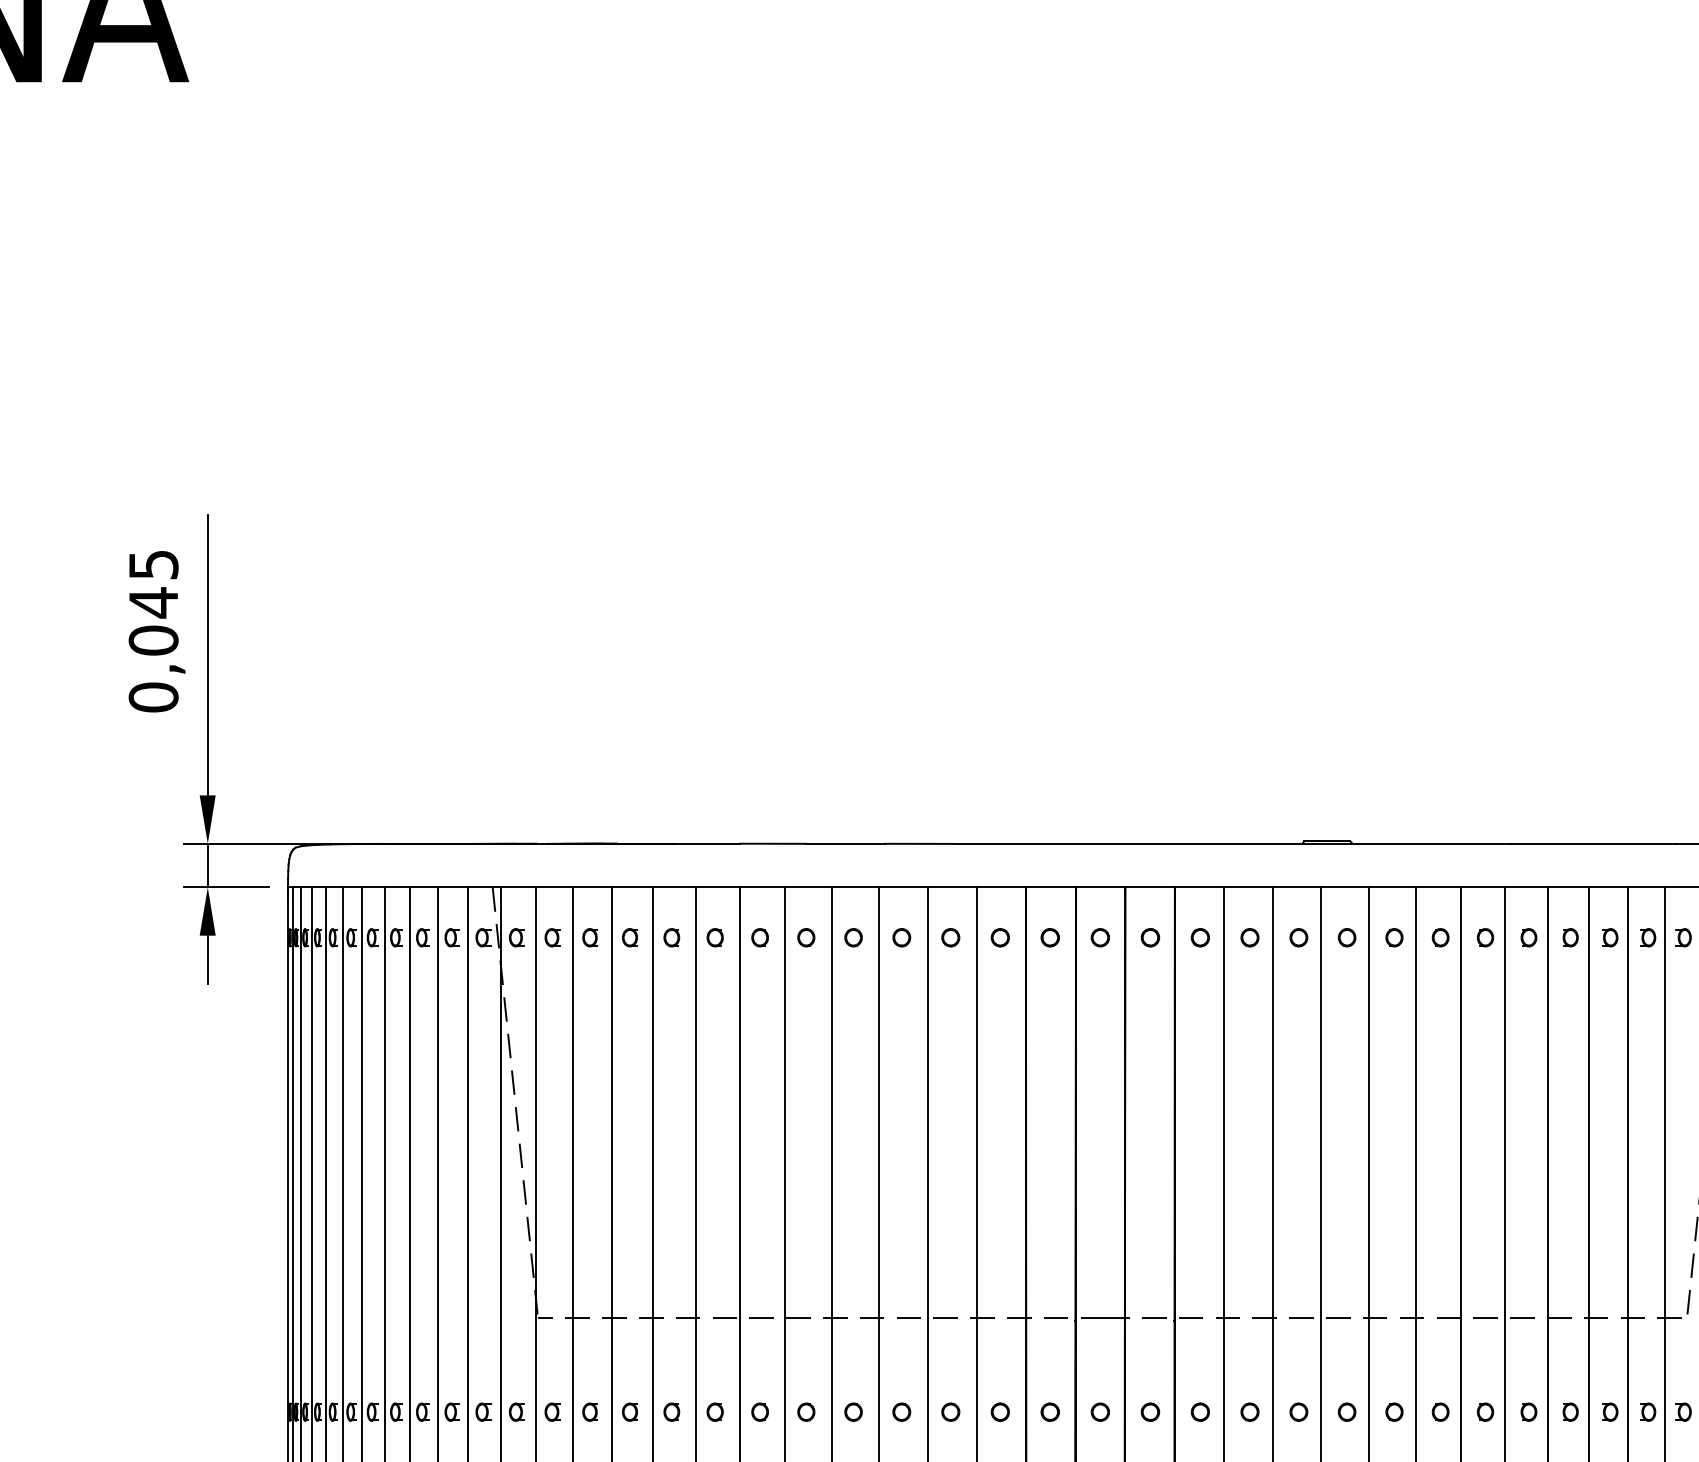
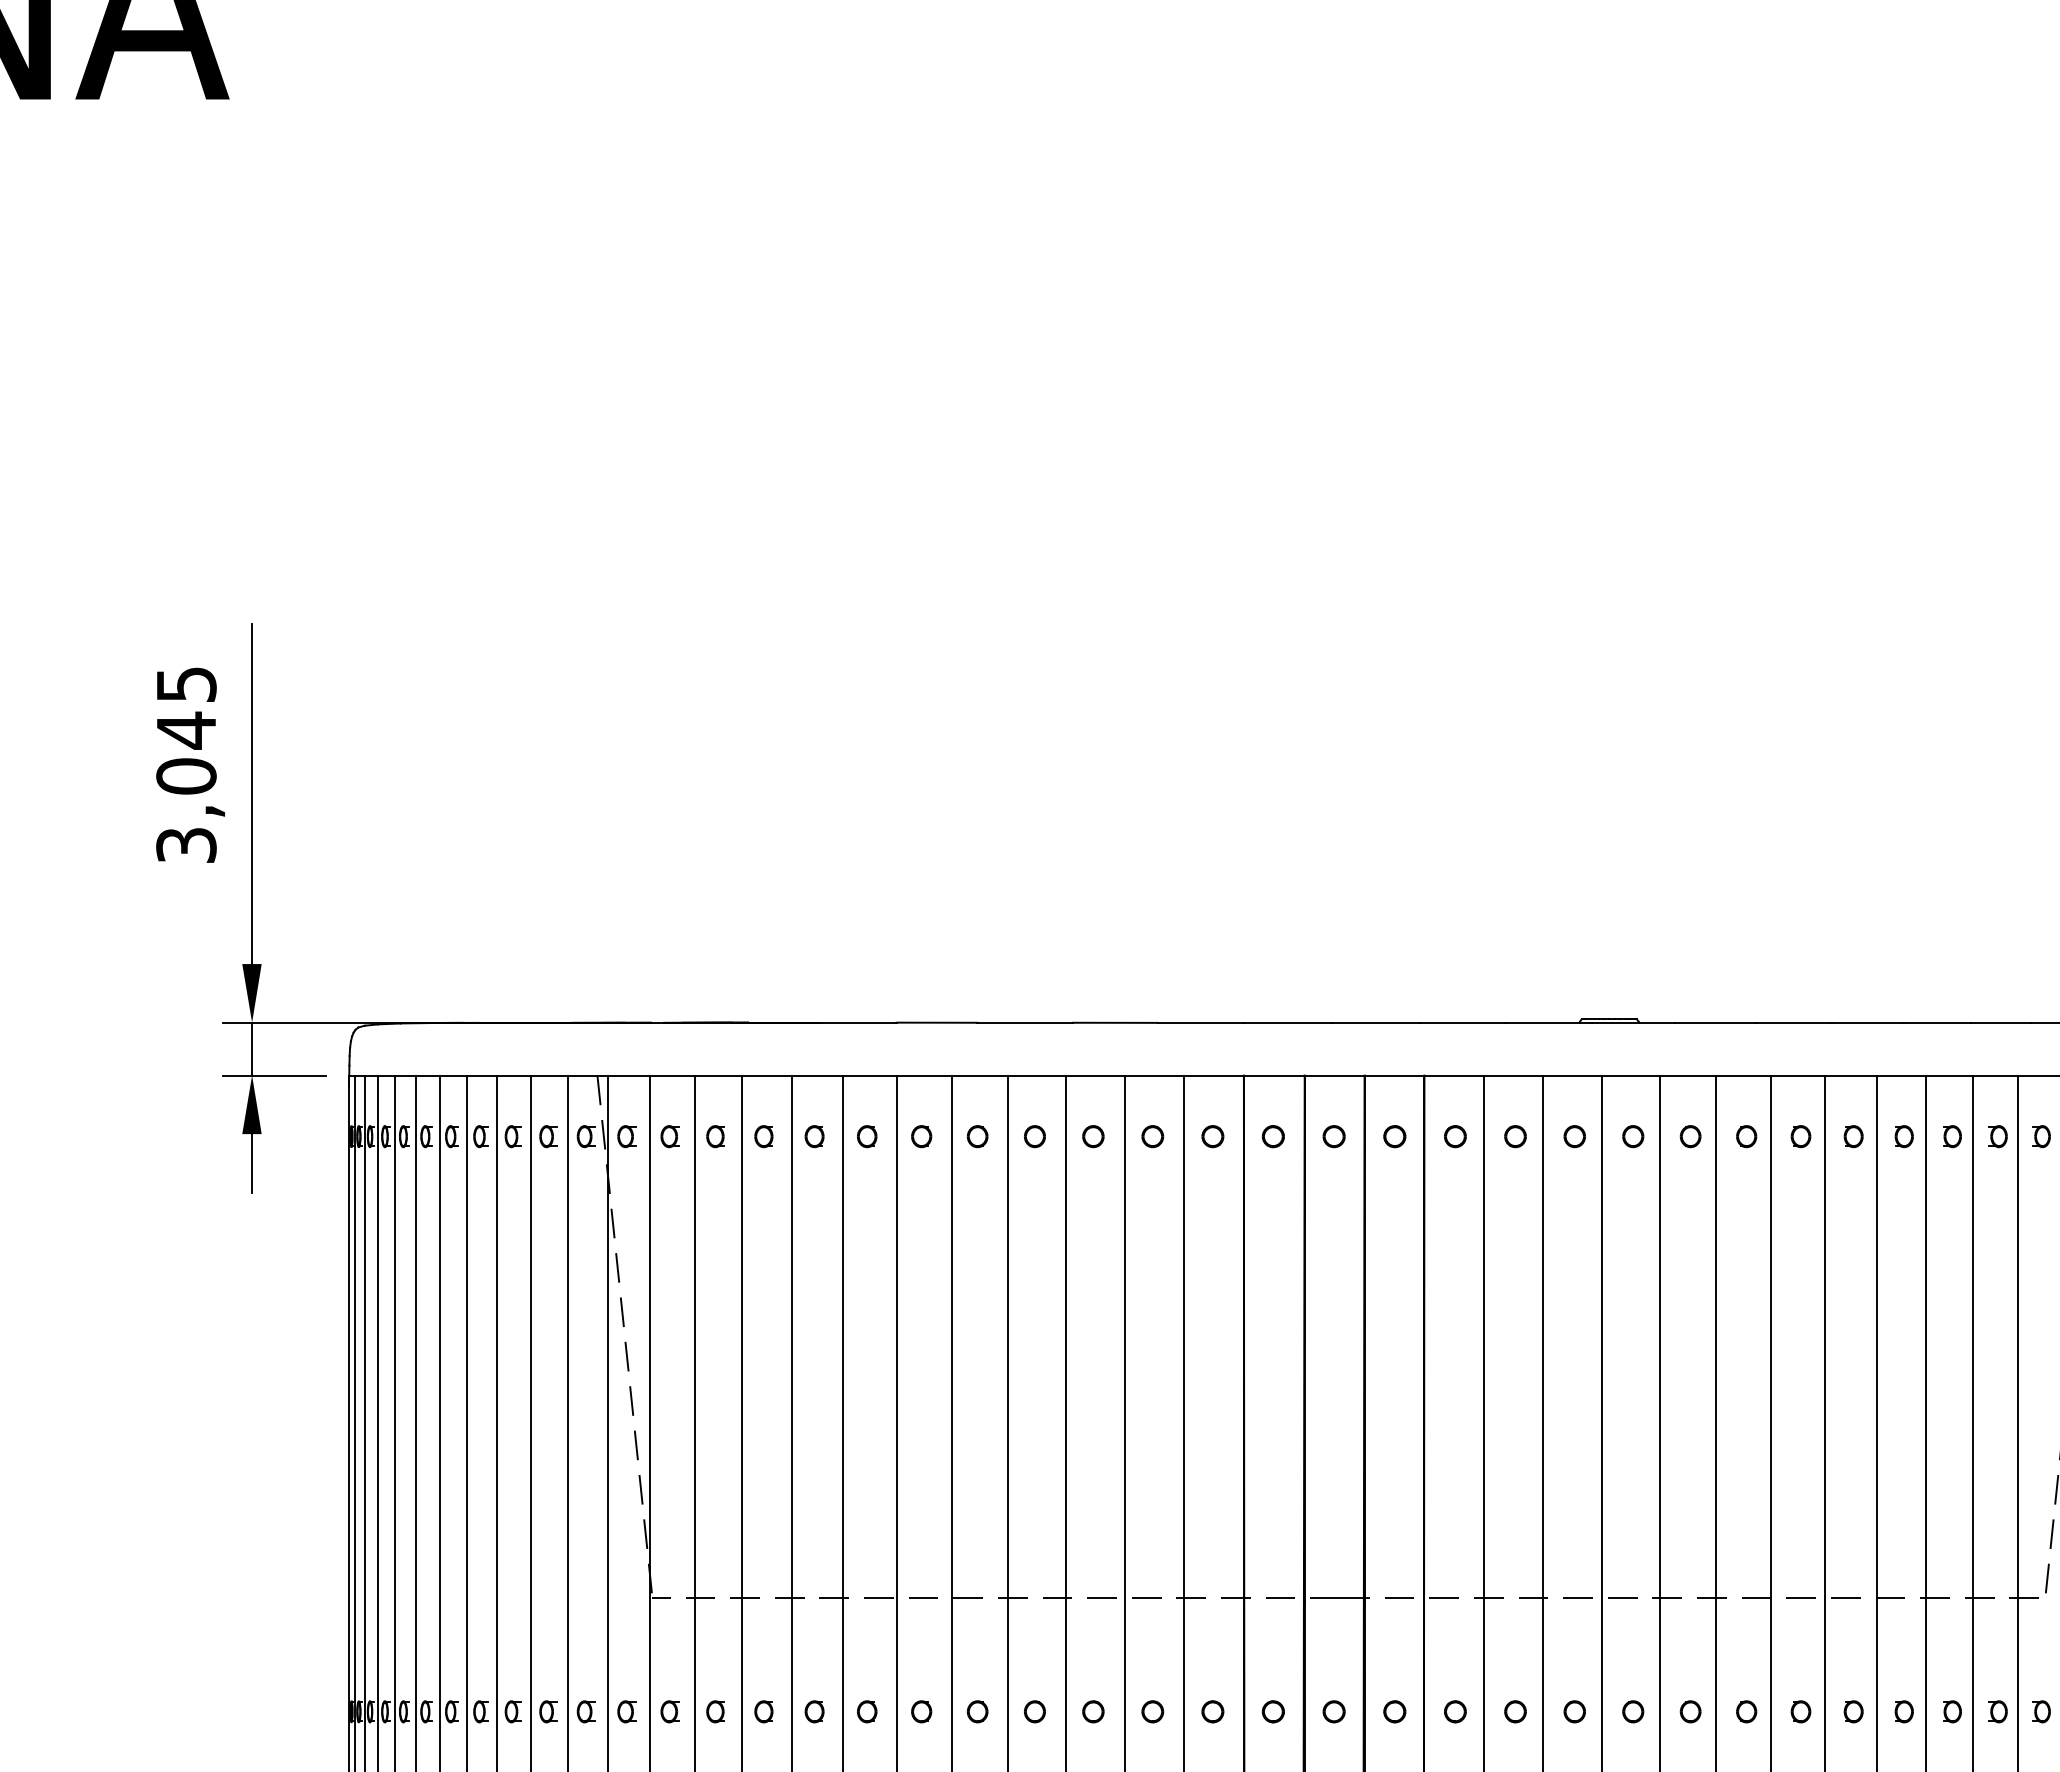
text: (153, 697) -> (186, 845), 0,045 -> 3,045

